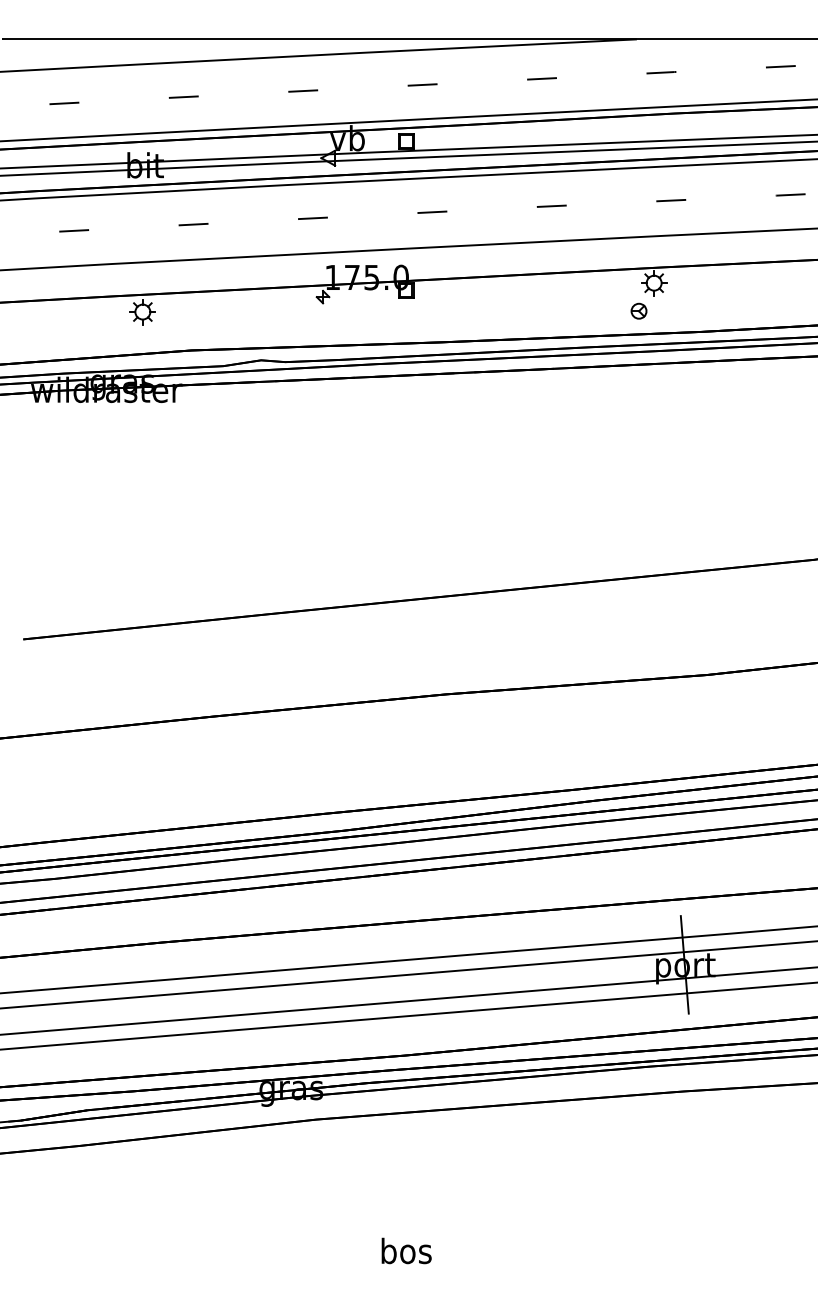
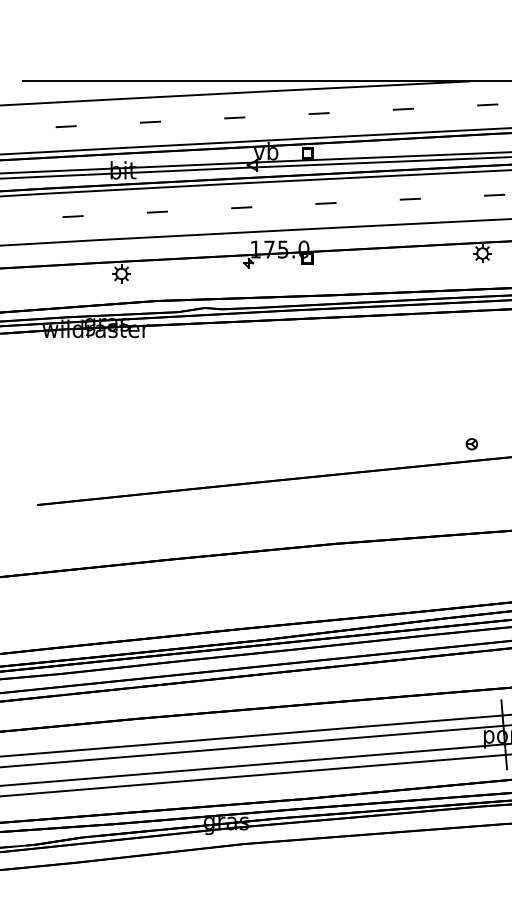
part: (638, 310) -> (471, 443), moved

